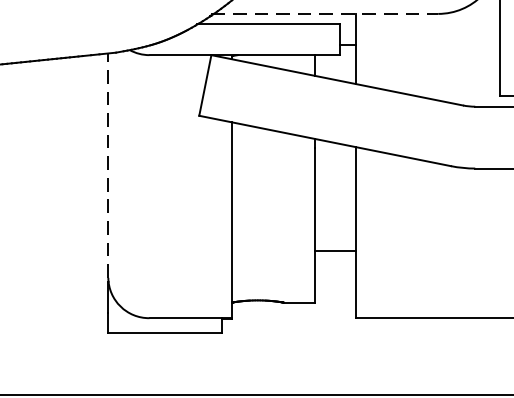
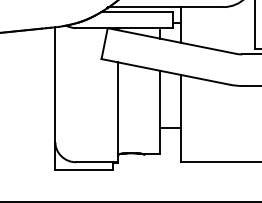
line: (324, 14) -> (165, 7), dashed -> solid
line: (108, 165) -> (55, 84), dashed -> solid

